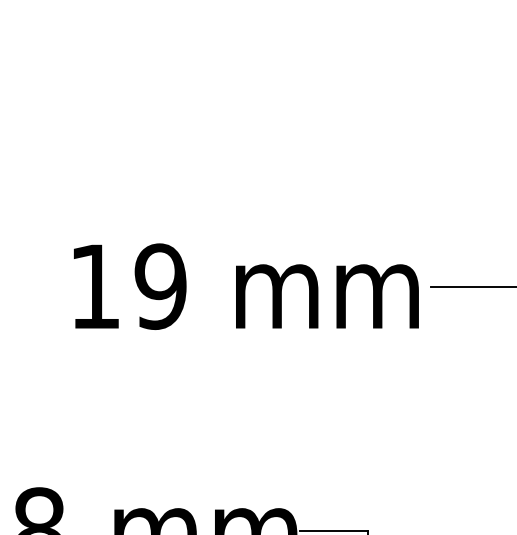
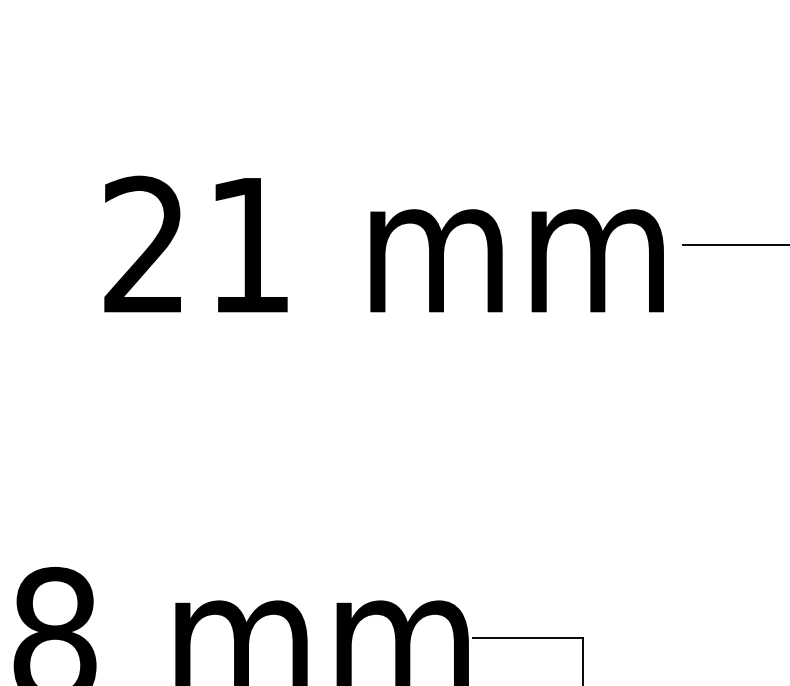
text: (128, 286) -> (197, 244), 19 -> 21

